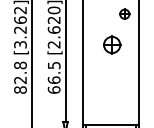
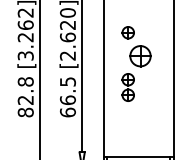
part: (124, 14) -> (127, 32), moved
part: (101, 69) -> (127, 87), added

